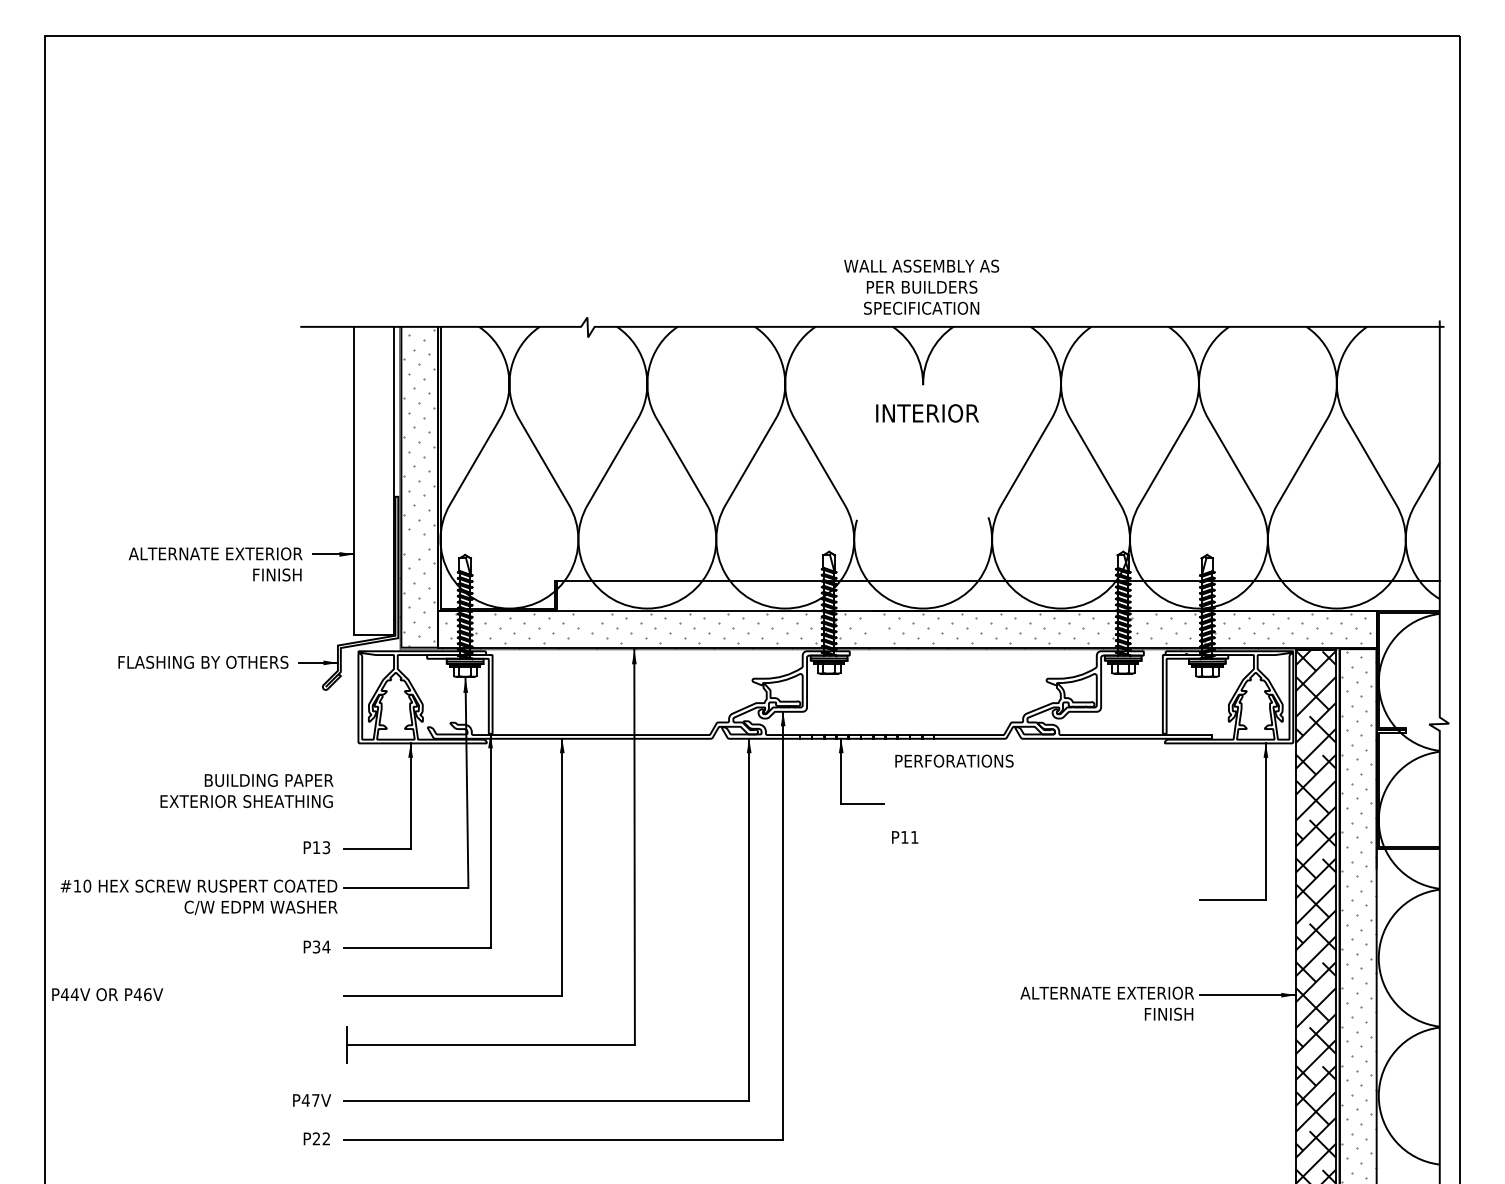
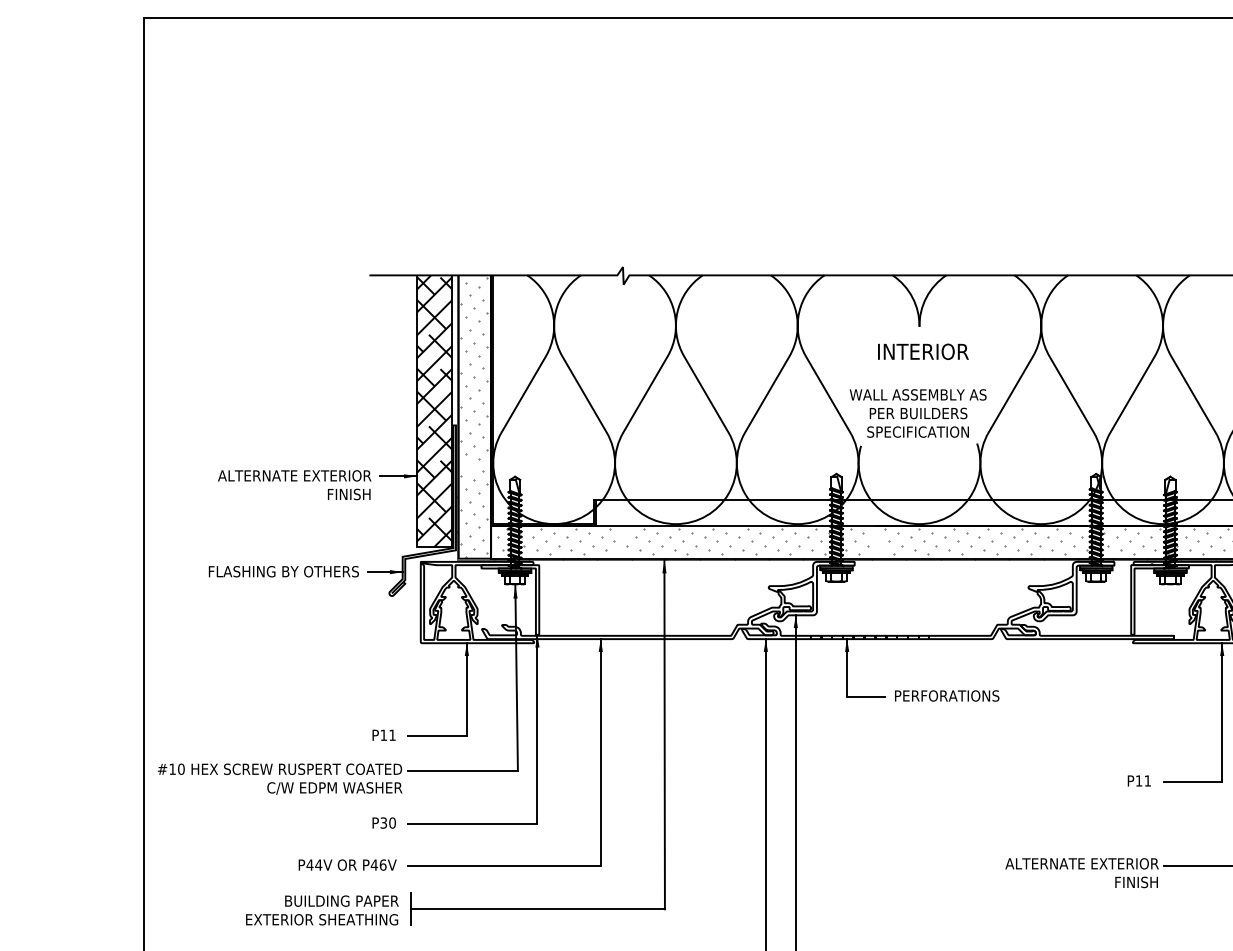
text: (921, 286) -> (918, 412), moved
hatch: (373, 480) -> (434, 411), added
text: (954, 760) -> (947, 695), moved
text: (246, 790) -> (321, 910), moved
text: (905, 837) -> (1139, 781), moved
text: (326, 847) -> (392, 735), P13 -> P11
text: (326, 946) -> (392, 822), P34 -> P30
text: (107, 994) -> (347, 864), moved

